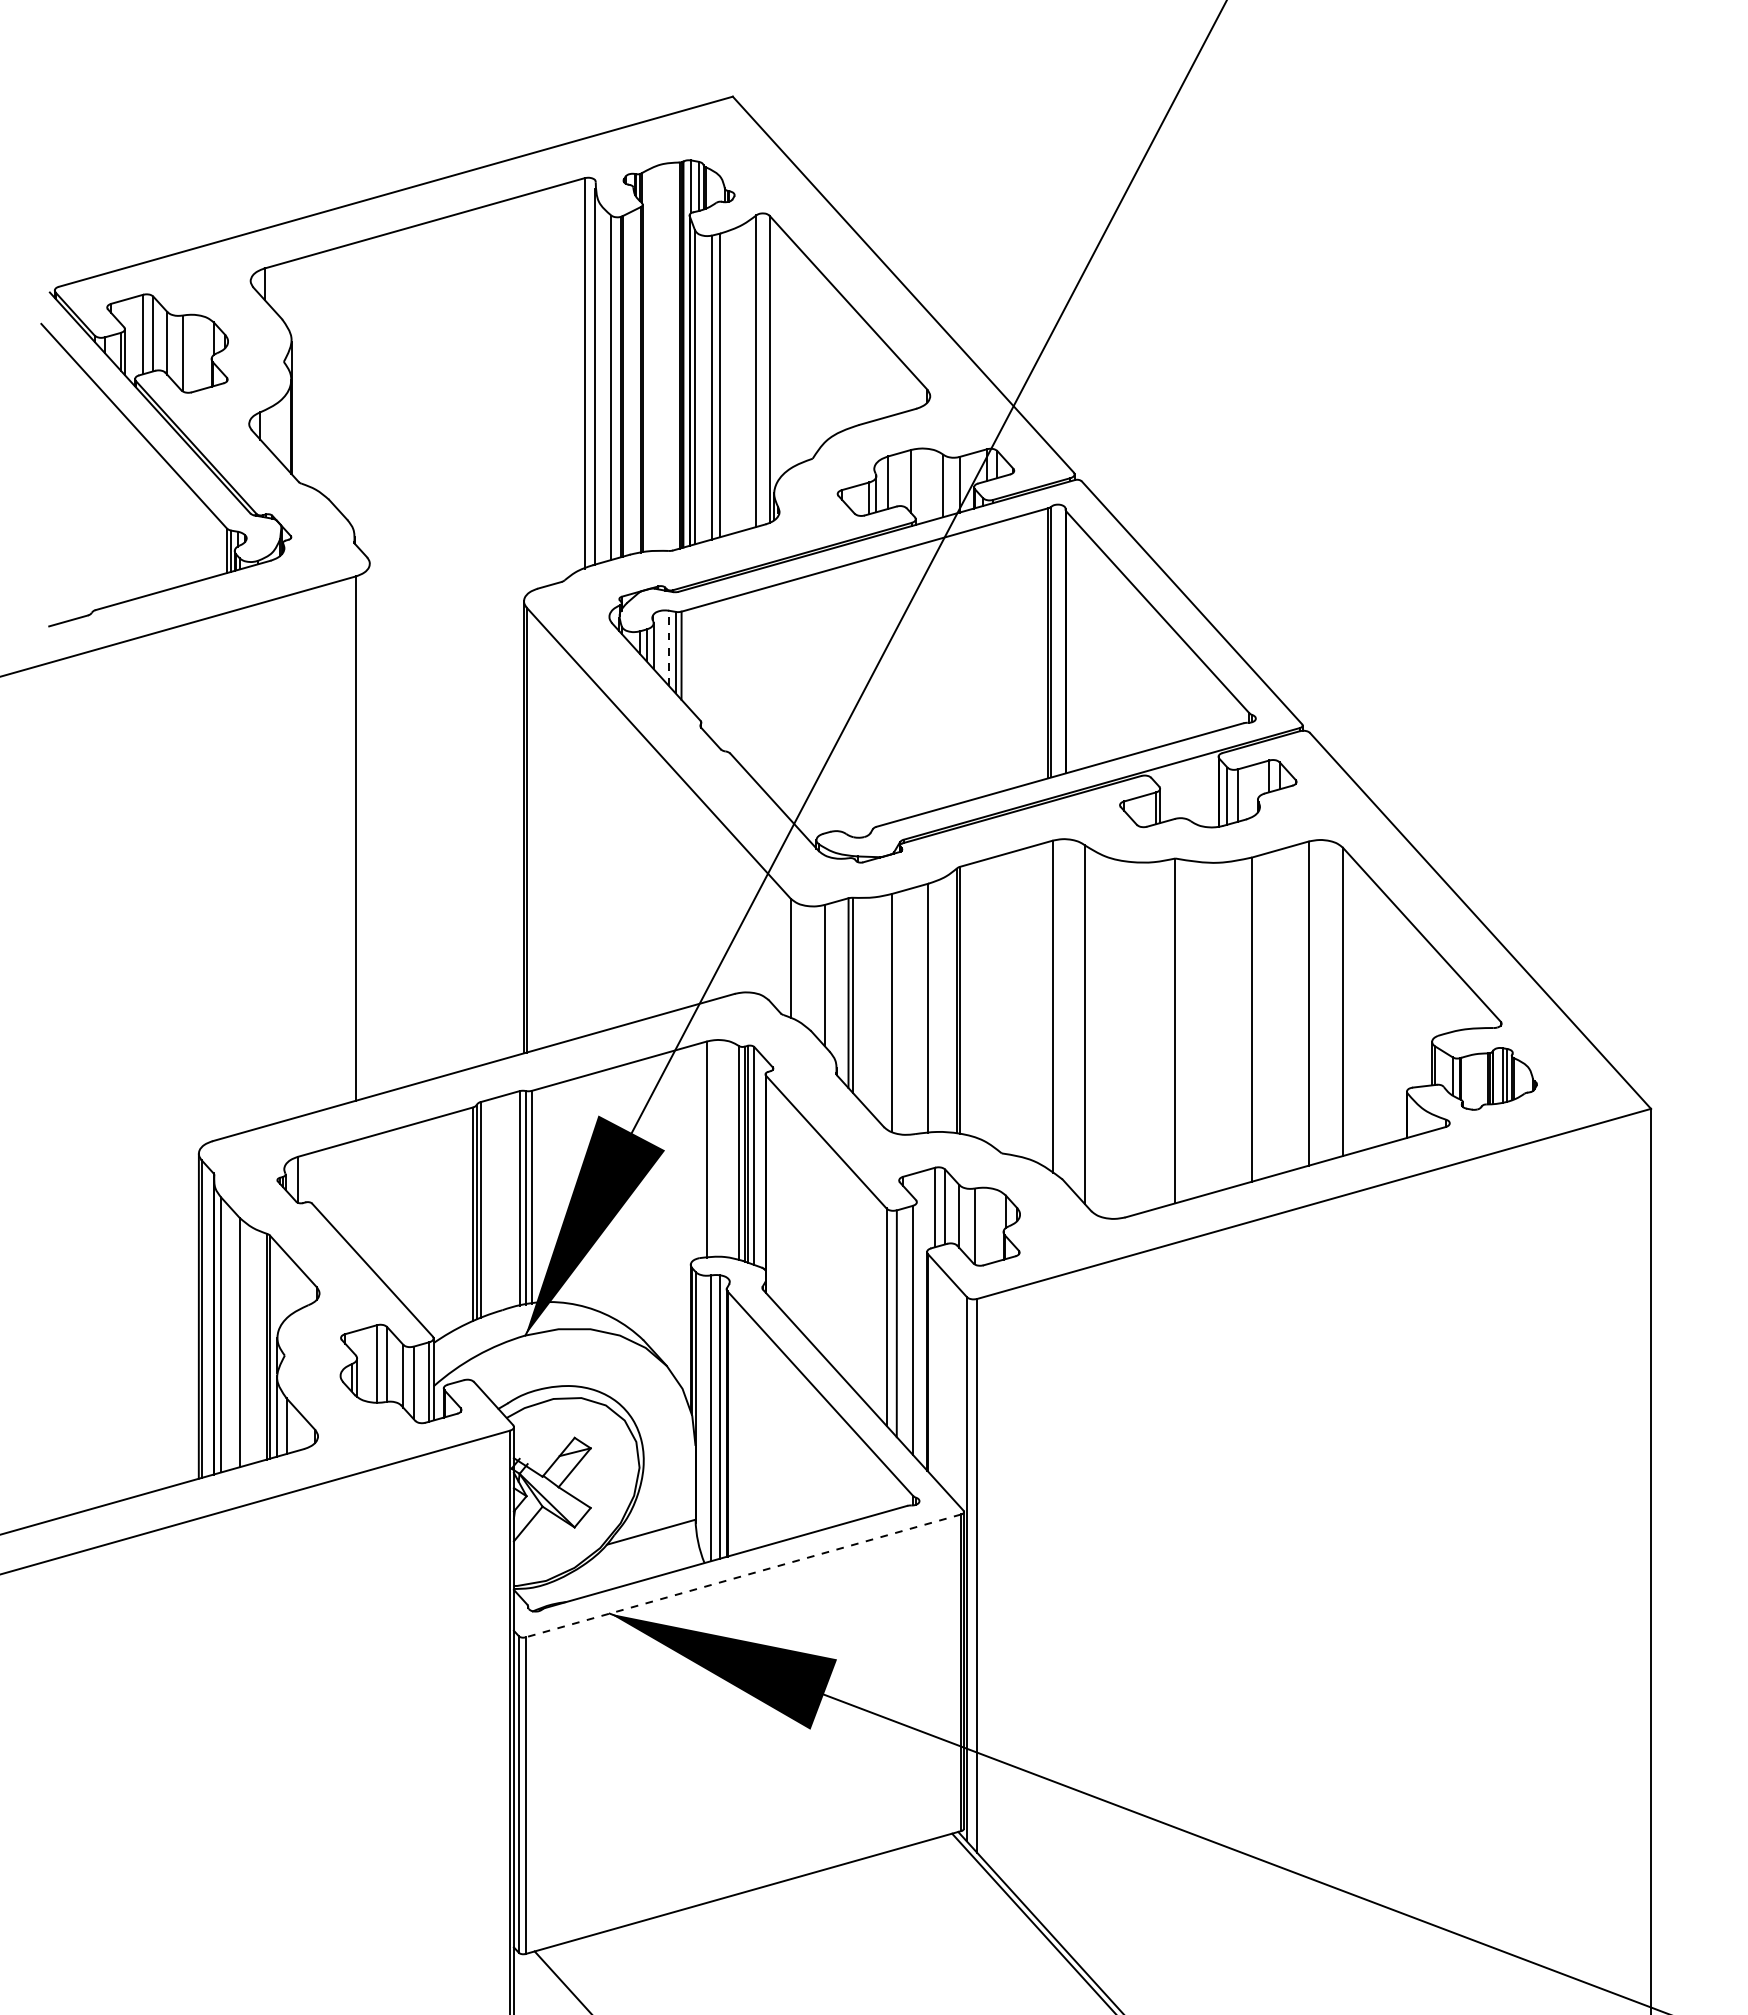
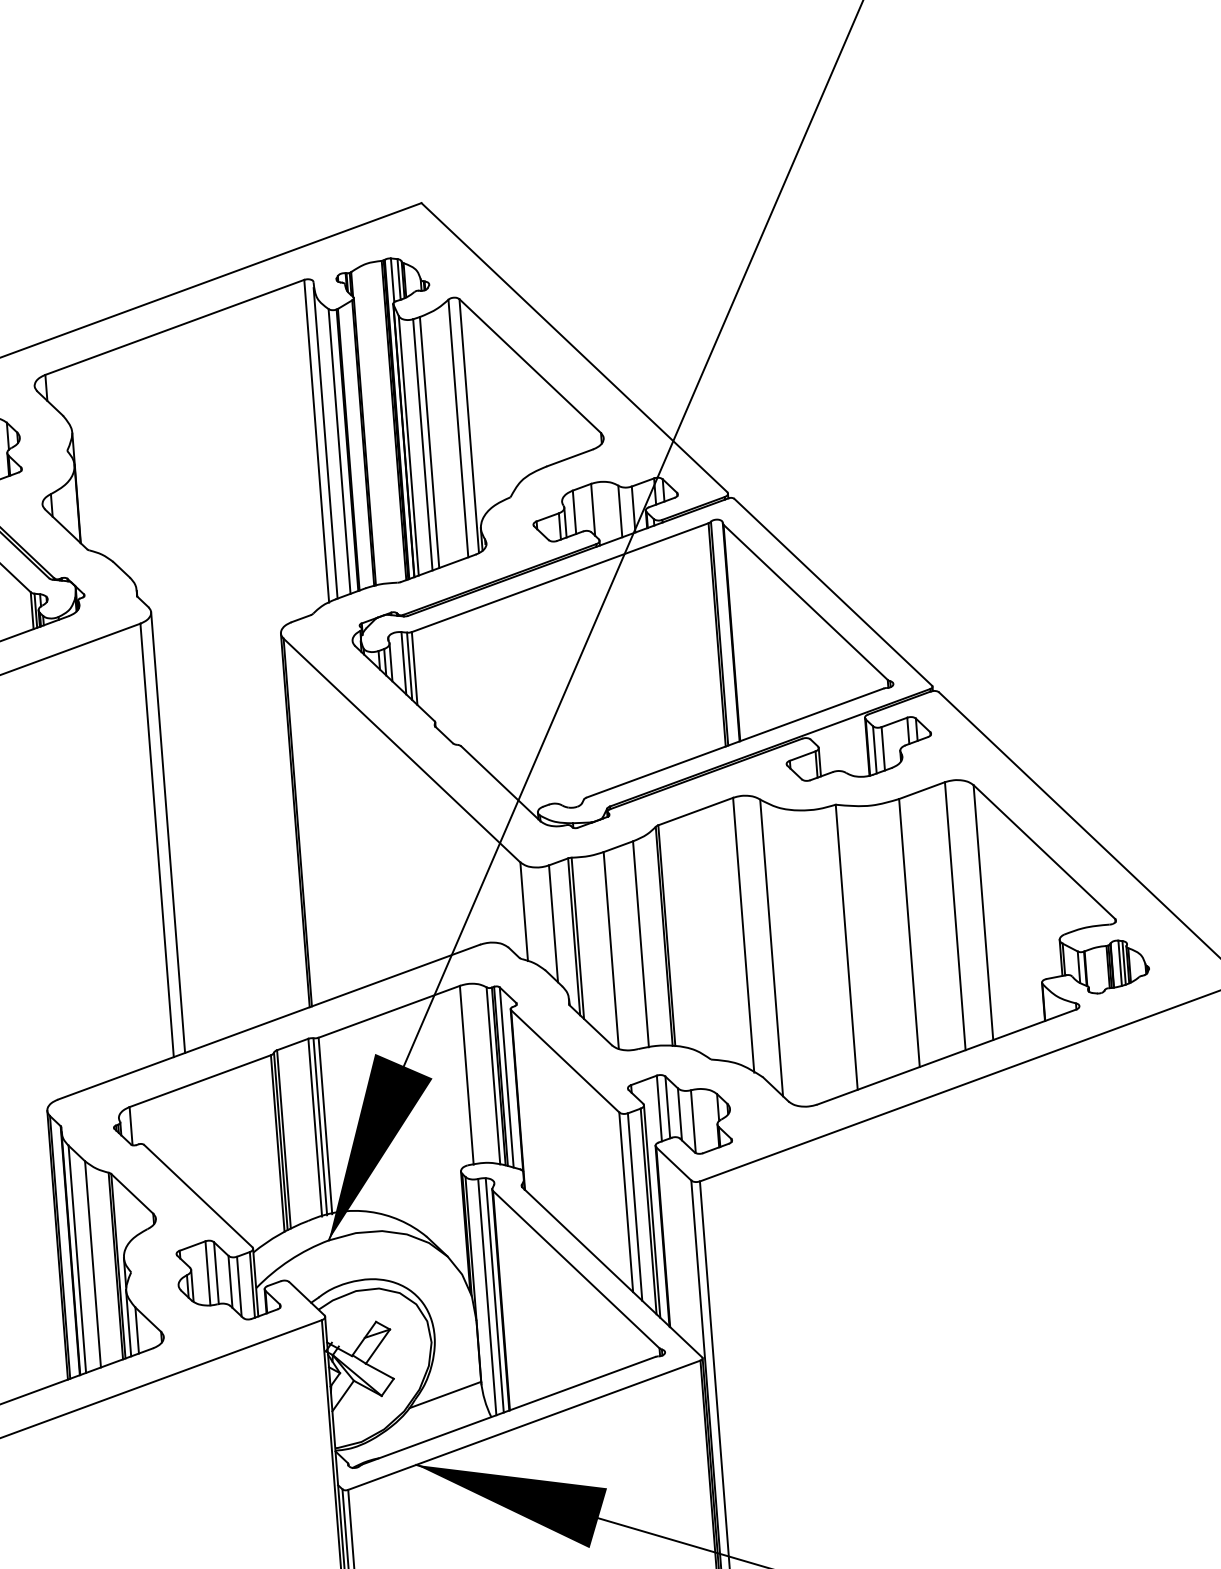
line: (669, 648) -> (404, 663), dashed -> solid
line: (369, 829) -> (167, 832), added
line: (916, 1330) -> (651, 1211), added
line: (742, 1576) -> (523, 1425), dashed -> solid

